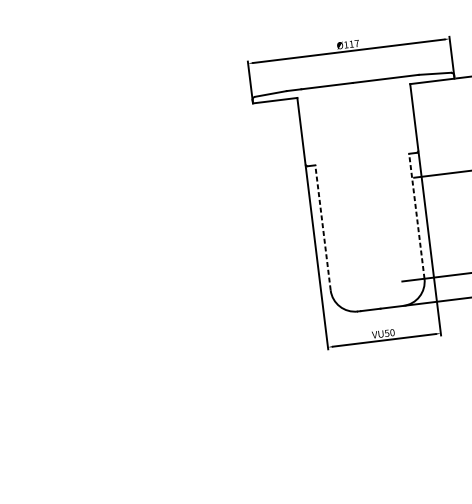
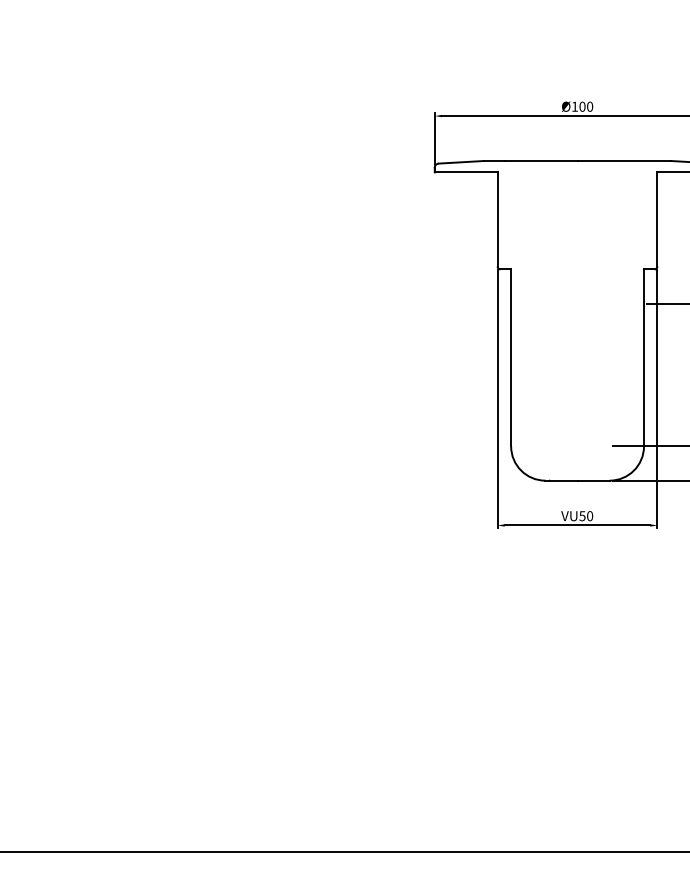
text: (354, 43) -> (586, 106), Ø117 -> Ø100
line: (417, 215) -> (644, 357), dashed -> solid
line: (323, 227) -> (511, 357), dashed -> solid

